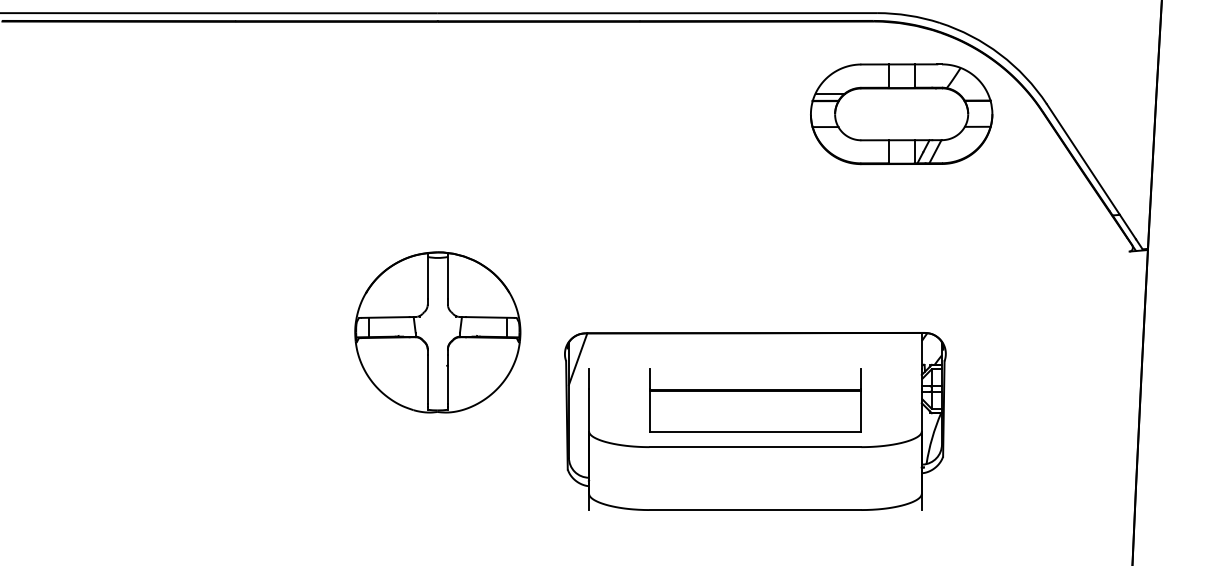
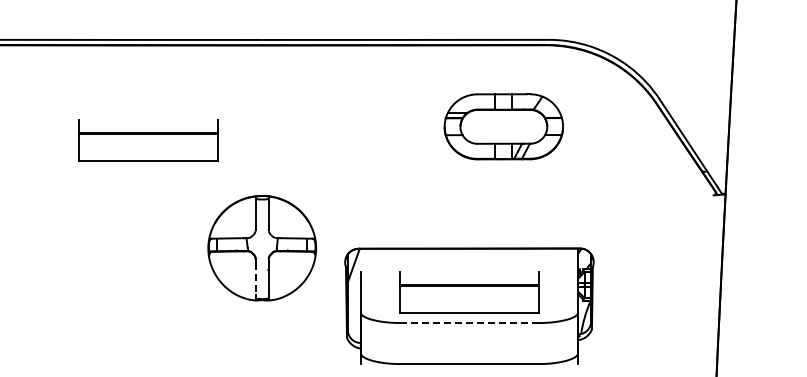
part: (901, 113) -> (503, 126), moved
part: (263, 167) -> (148, 140), added
line: (427, 378) -> (255, 278), solid -> dashed
line: (755, 447) -> (469, 323), solid -> dashed

